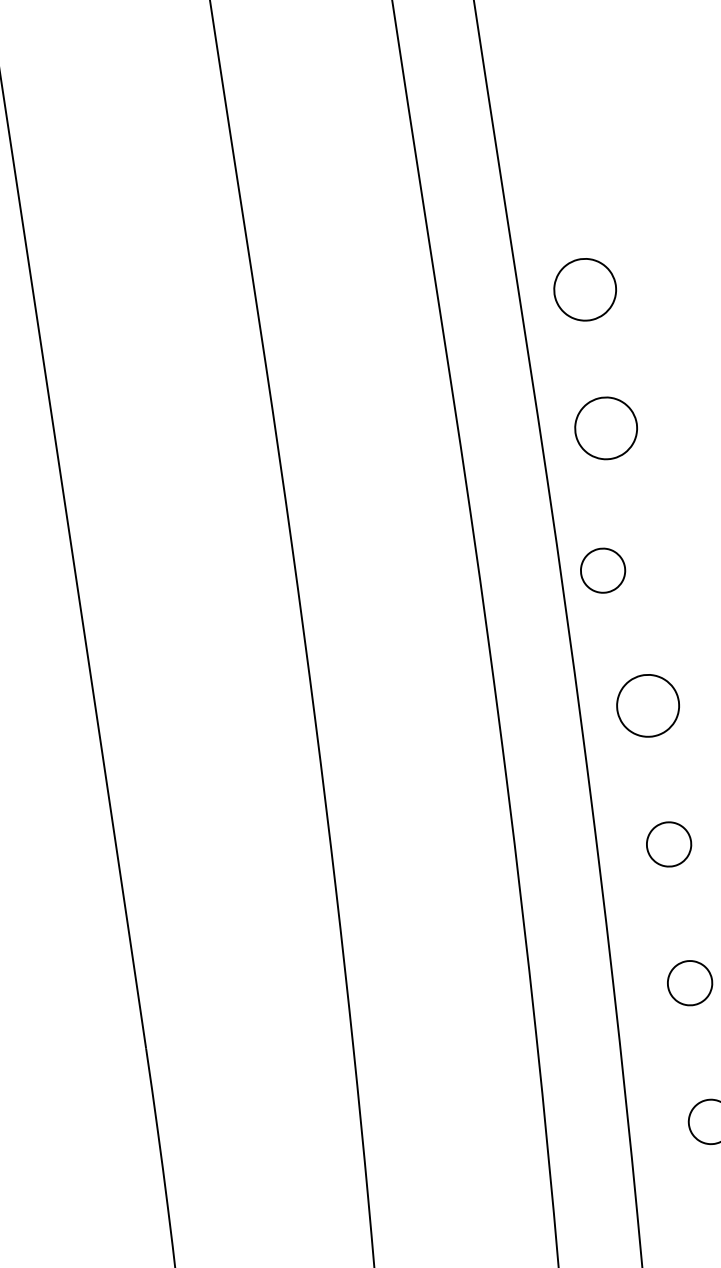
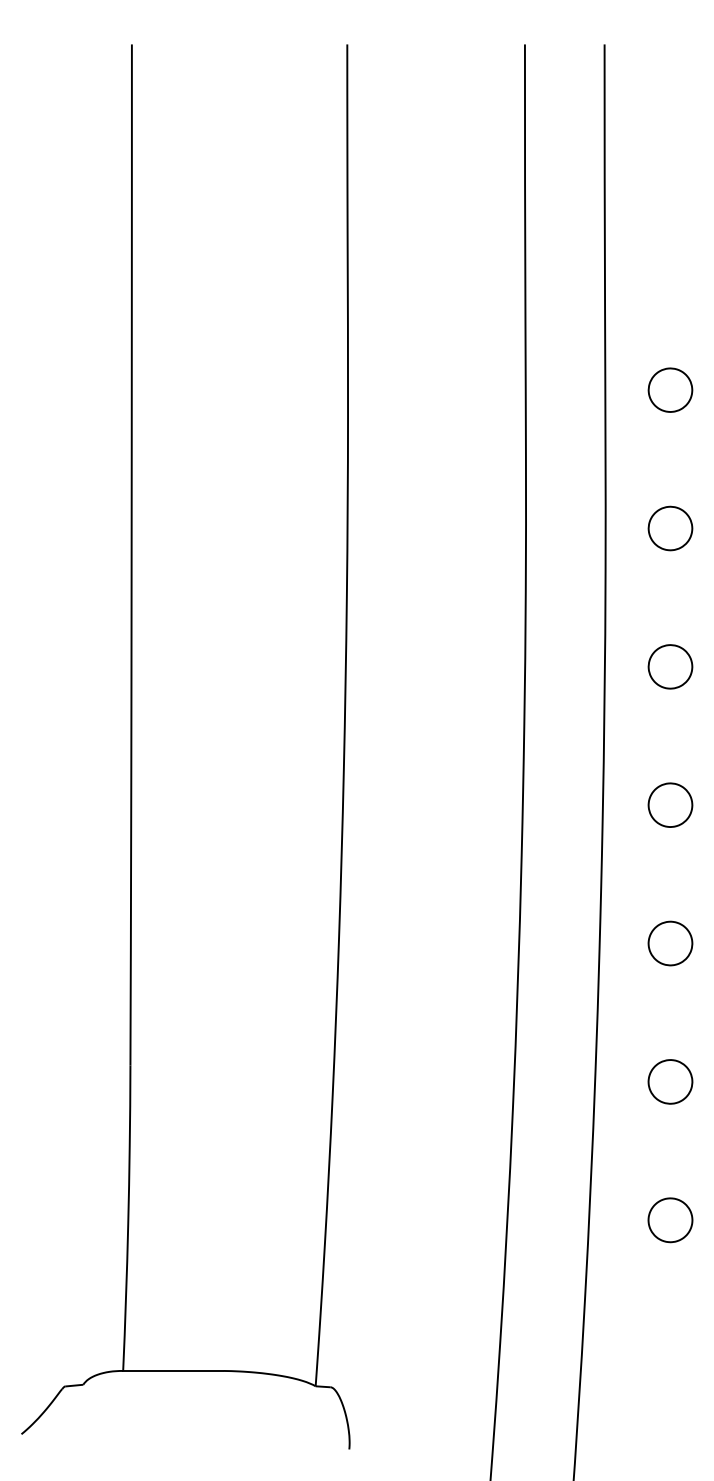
part: (585, 288) -> (670, 389), size x0.71
part: (606, 428) -> (670, 528), size x0.71
part: (603, 570) -> (670, 666), moved
part: (648, 705) -> (670, 804), size x0.71

